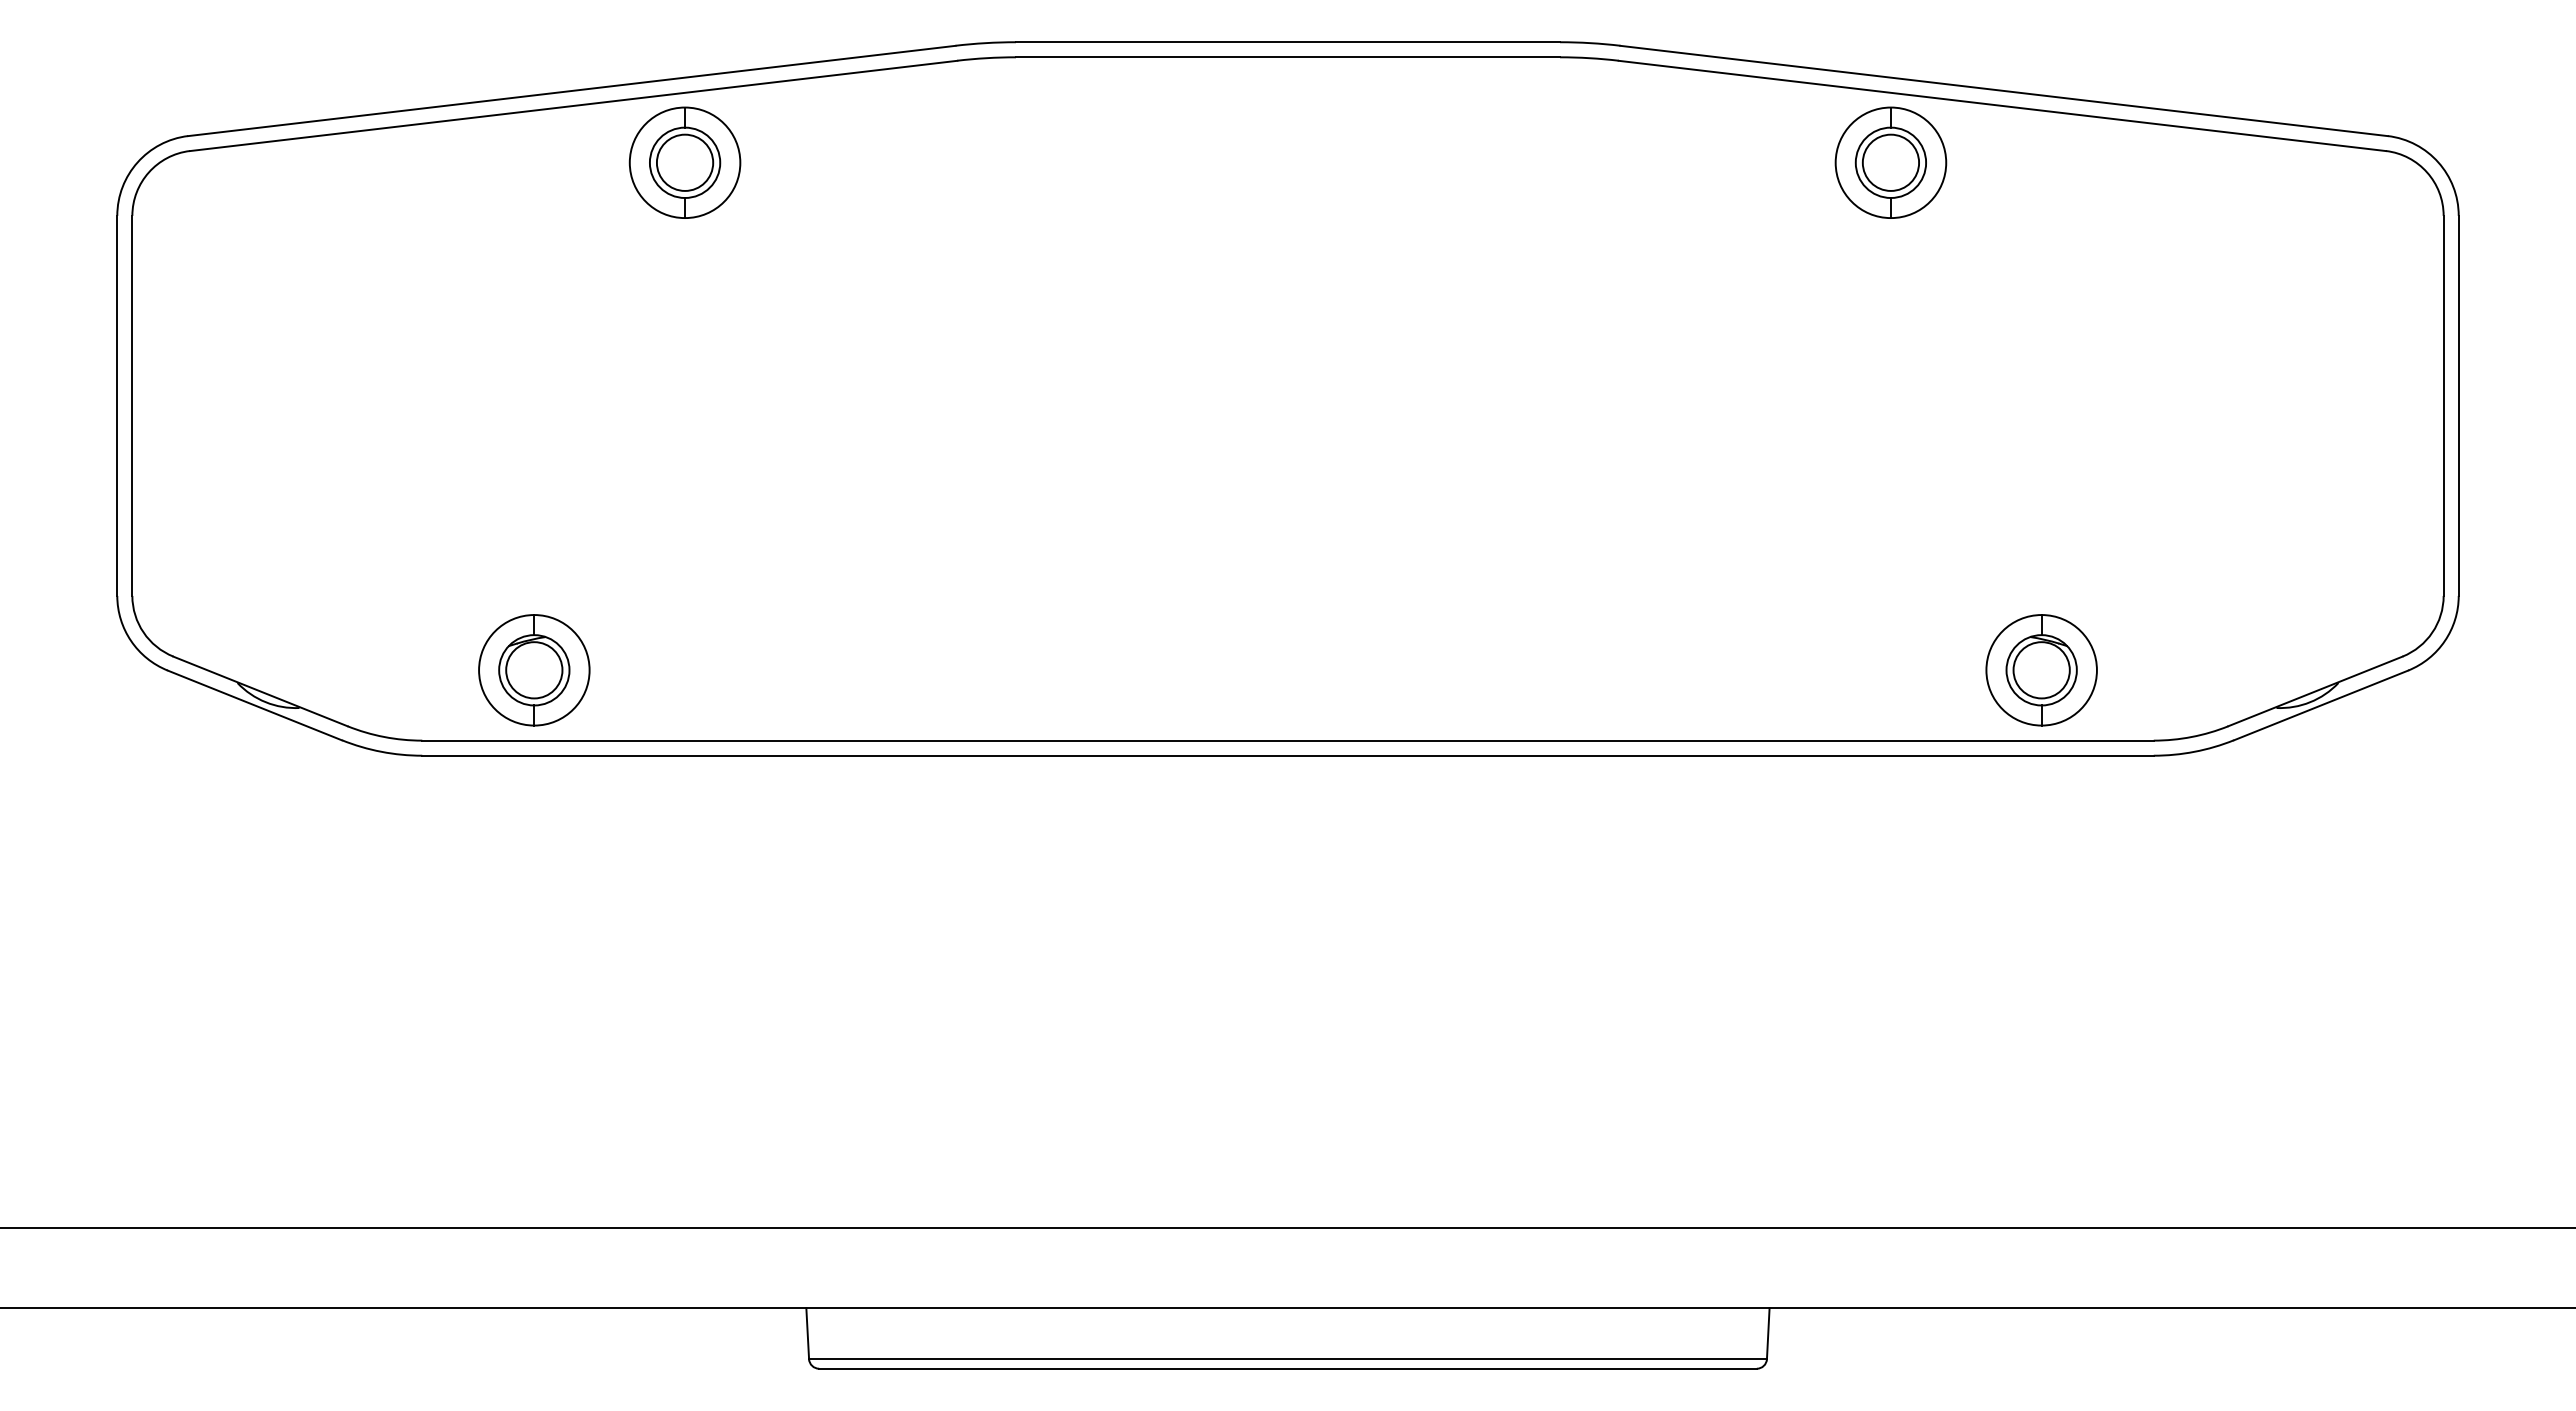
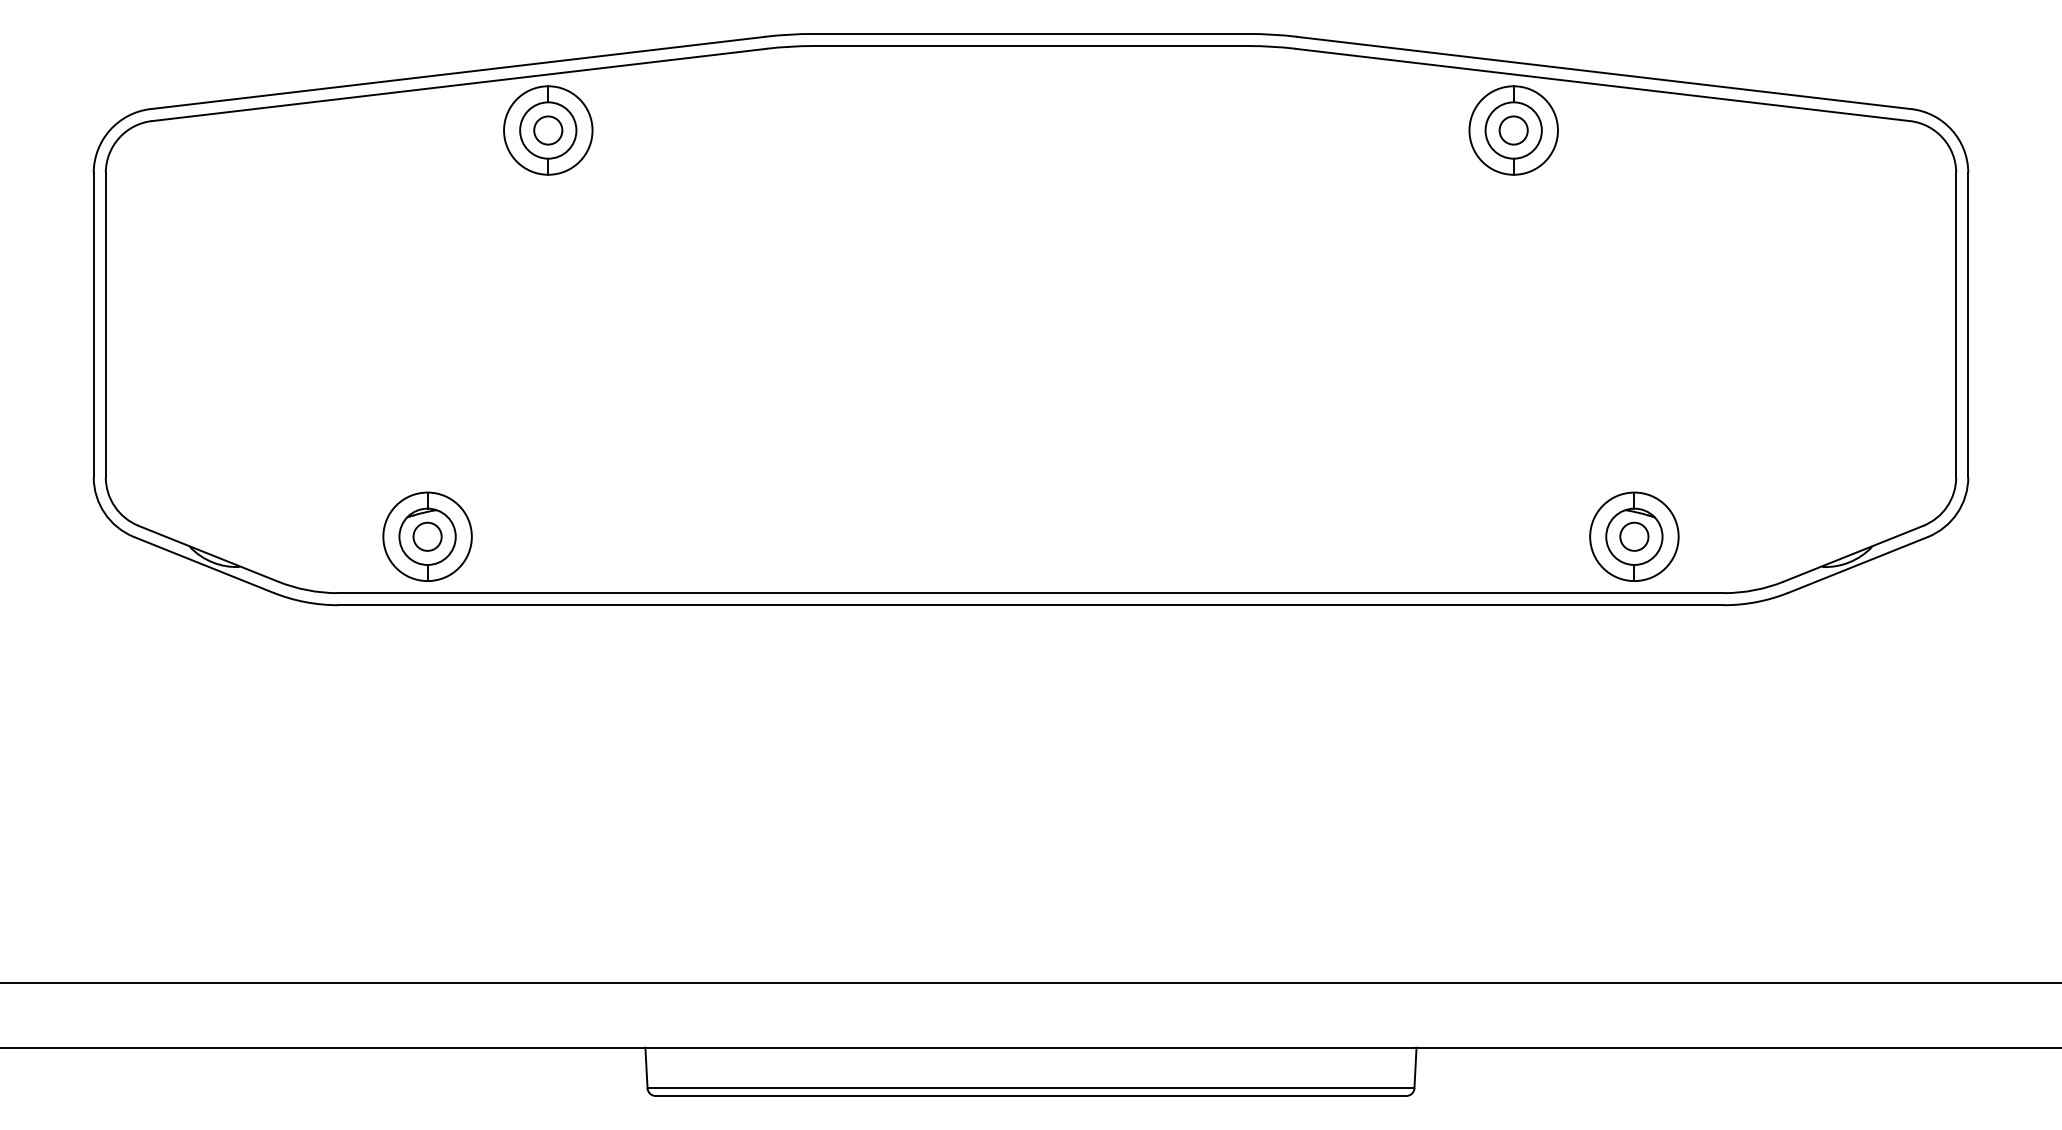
circle: (684, 162) -> (547, 130), size x0.62
circle: (1890, 162) -> (1513, 130), size x0.62
circle: (533, 669) -> (426, 536), size x0.62
circle: (2041, 669) -> (1634, 536), size x0.62

